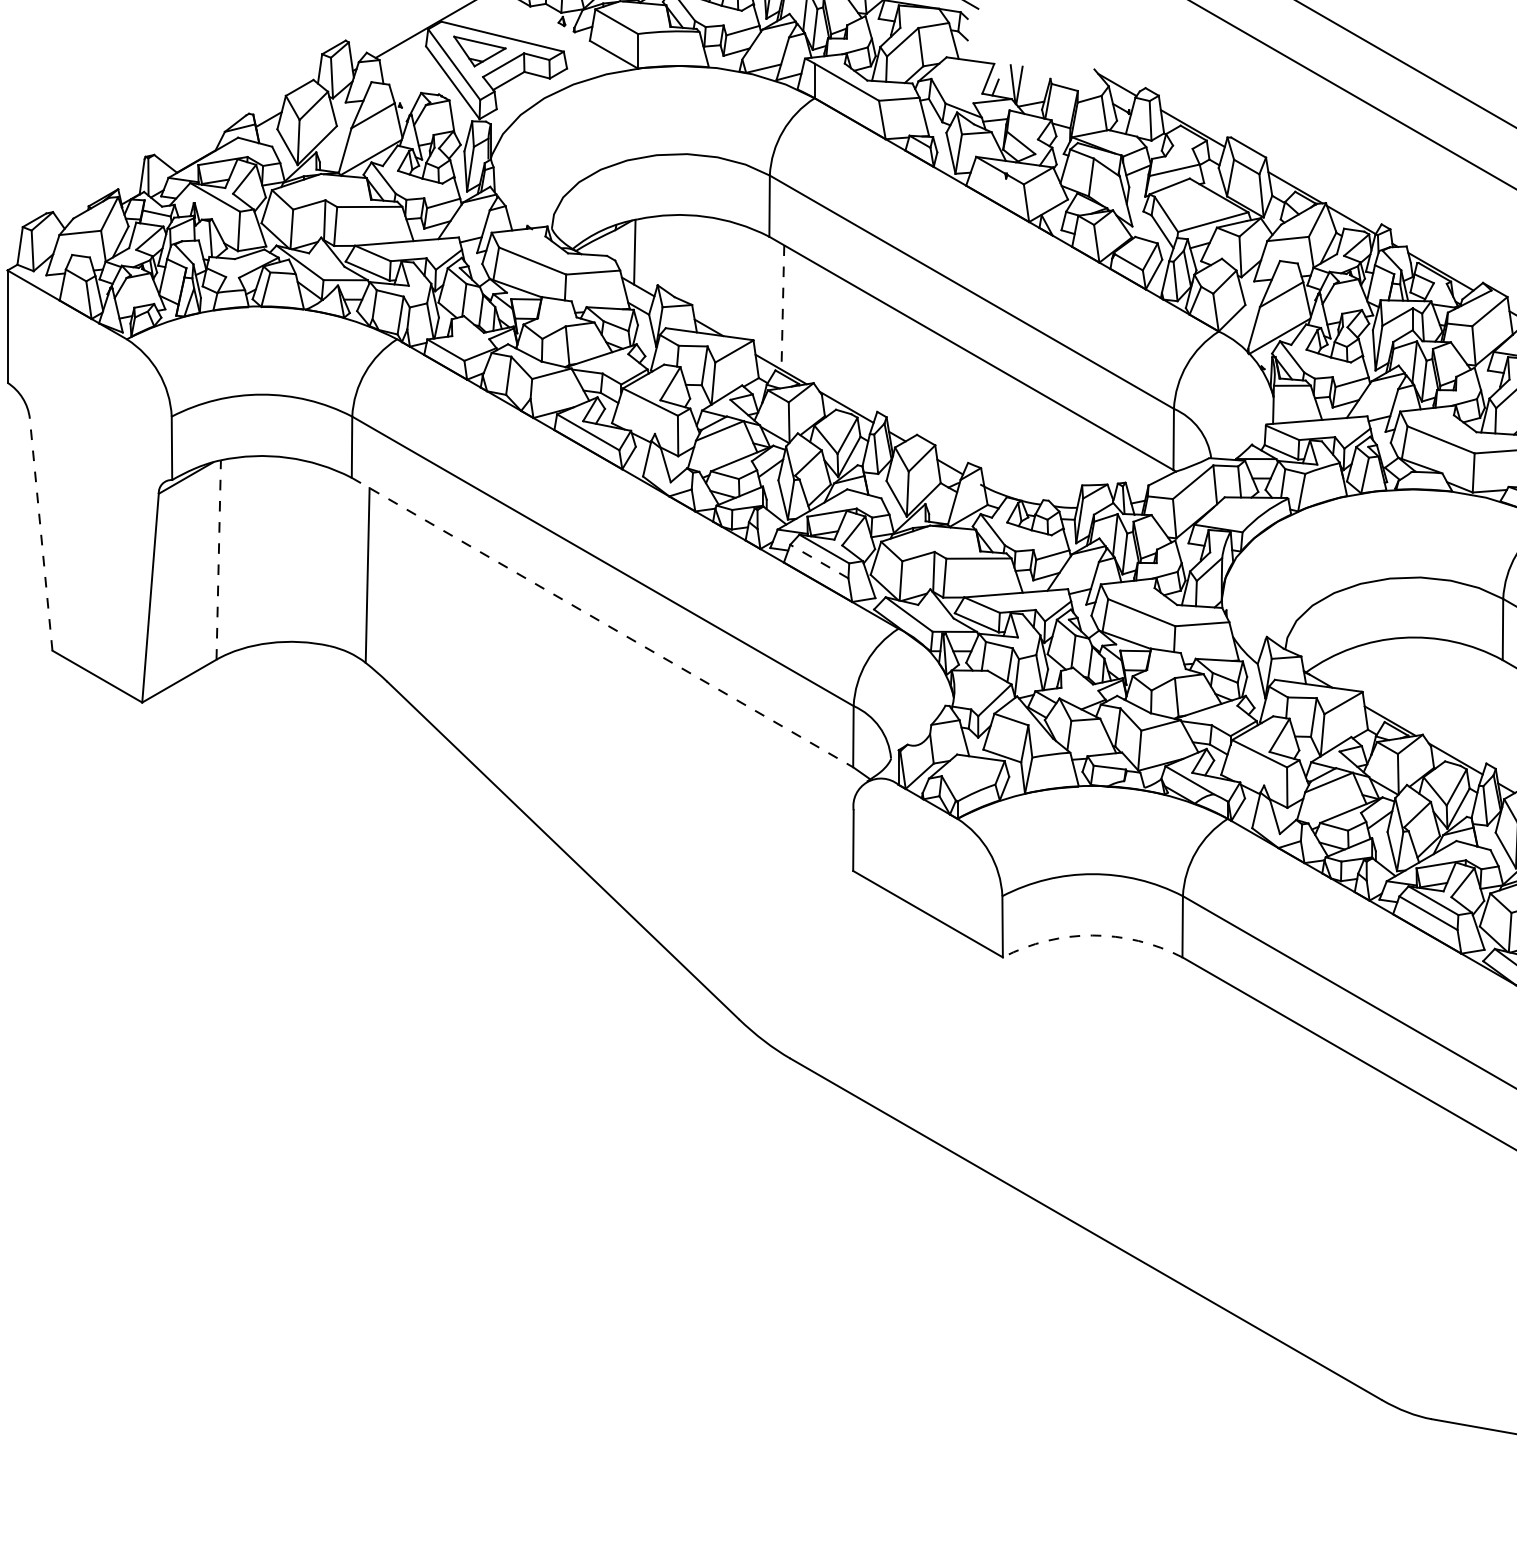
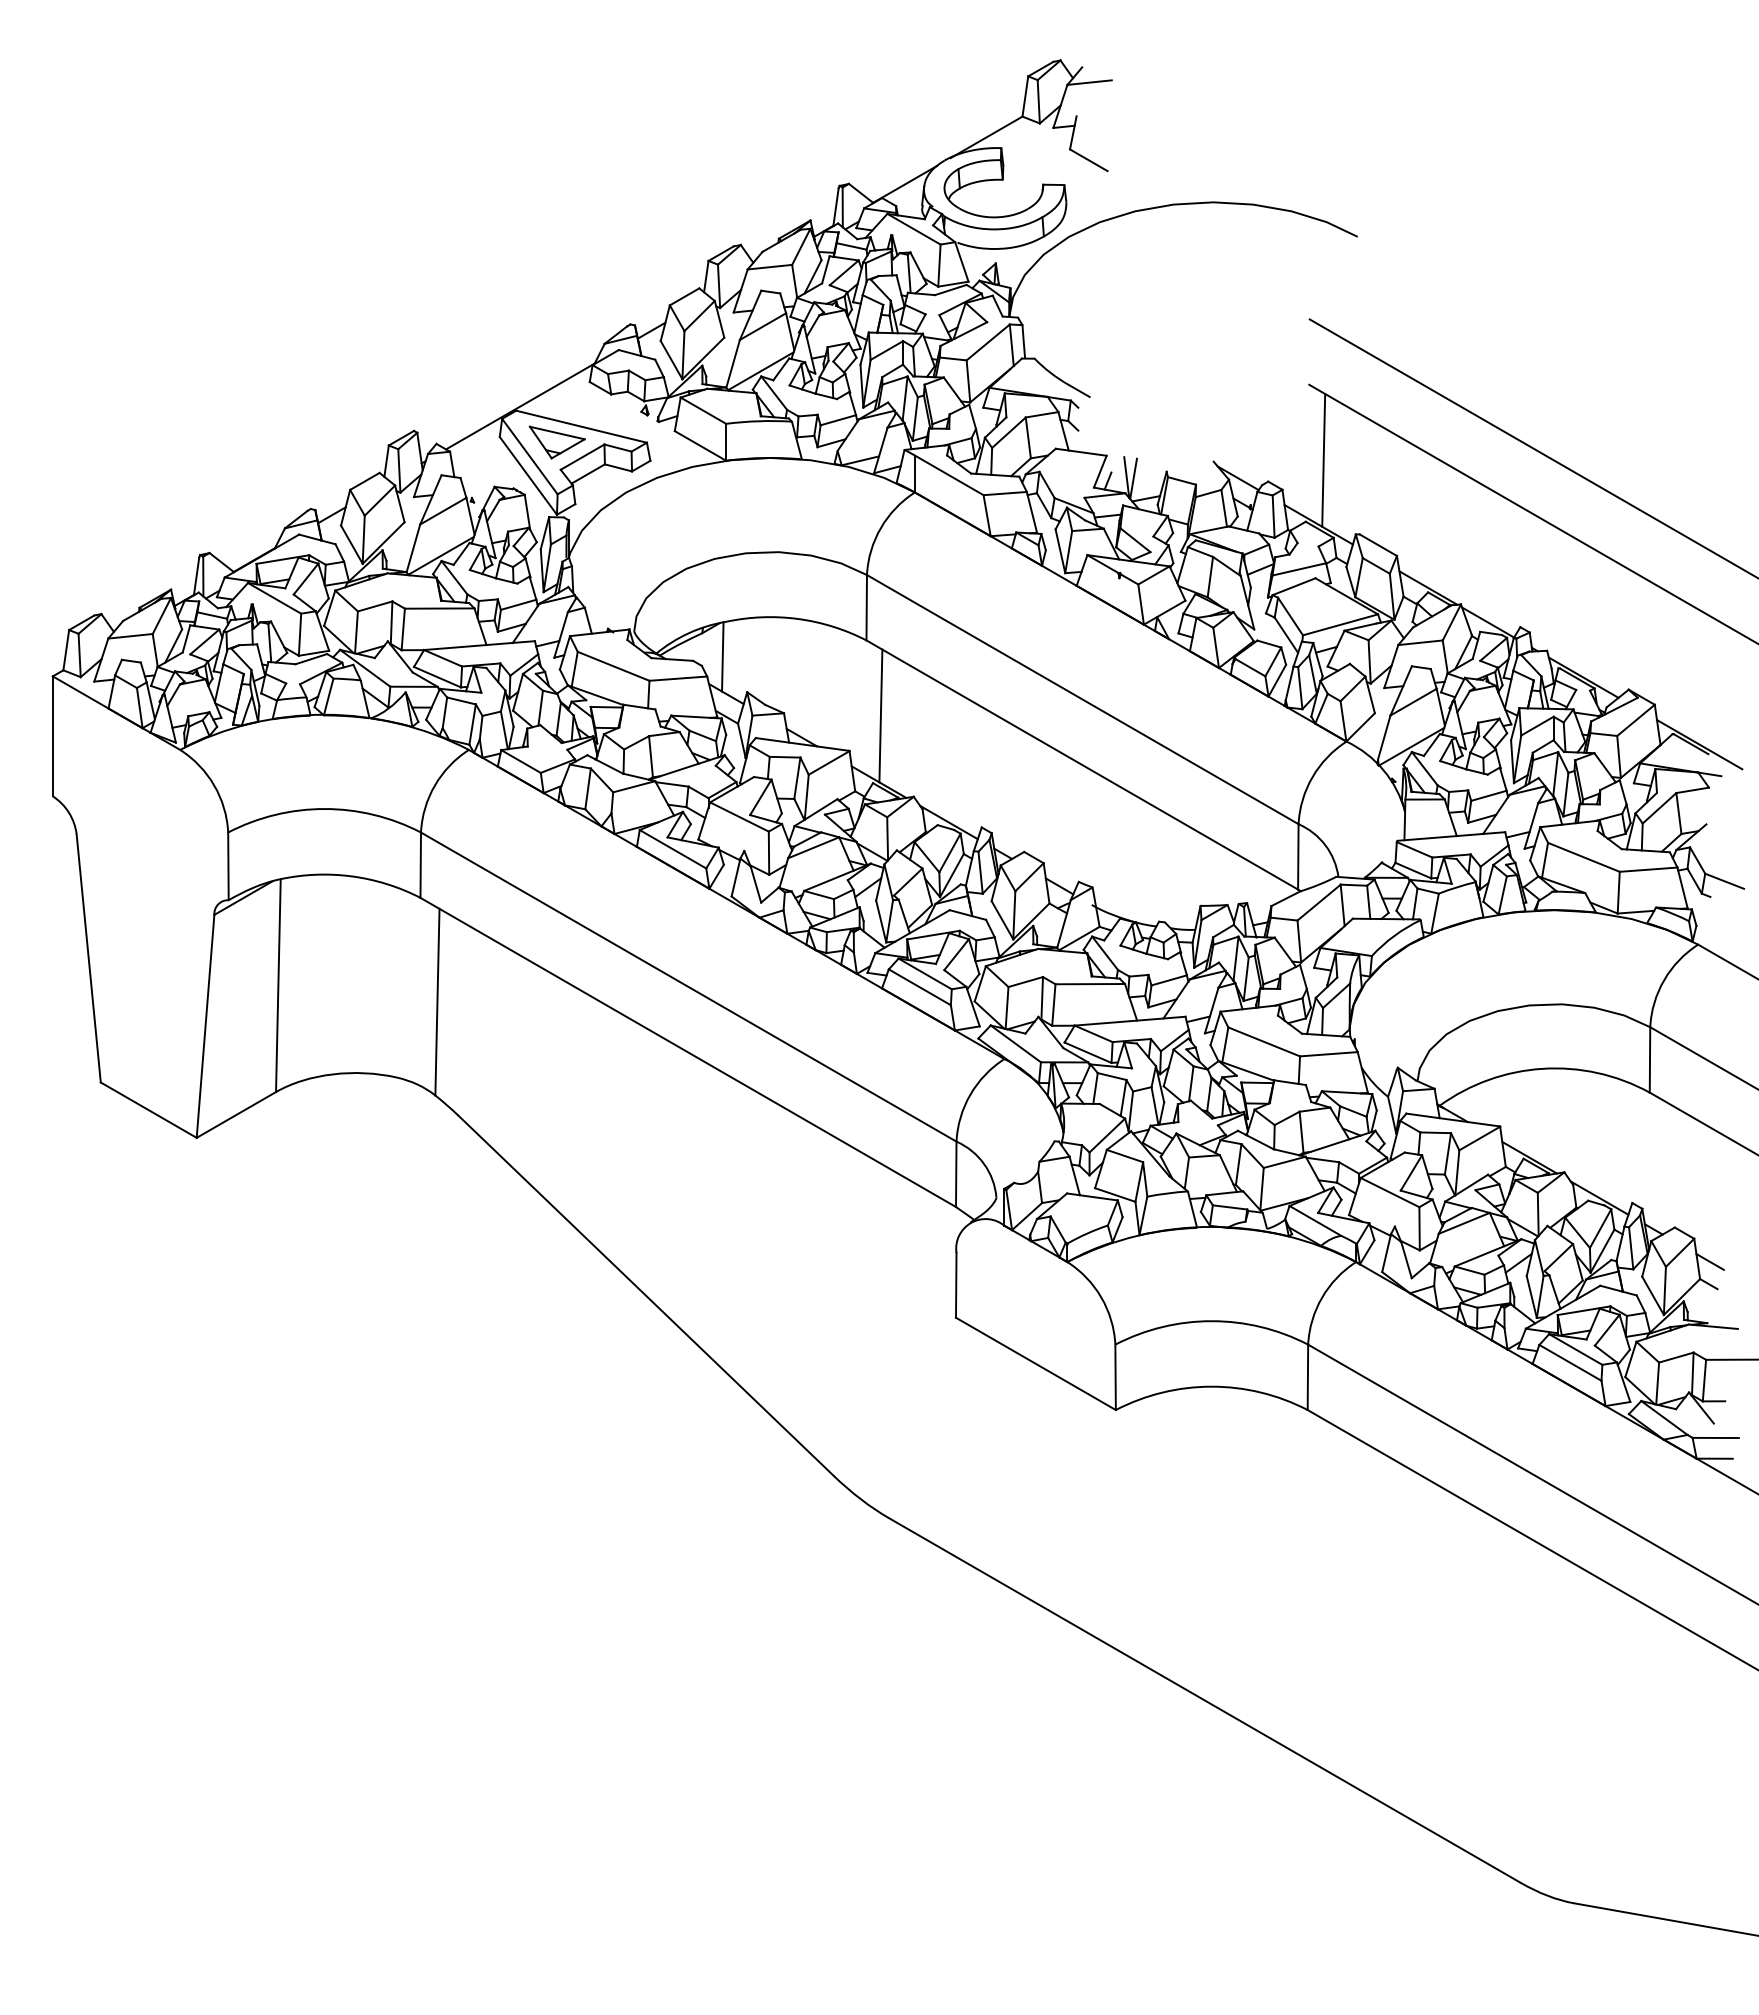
line: (1197, 67) -> (1323, 459), added
line: (782, 308) -> (880, 716), dashed -> solid
line: (40, 534) -> (88, 958), dashed -> solid
line: (218, 559) -> (278, 985), dashed -> solid
line: (819, 561) -> (919, 987), dashed -> solid
line: (602, 622) -> (688, 1052), dashed -> solid
arc: (1092, 935) -> (1211, 1386), dashed -> solid

